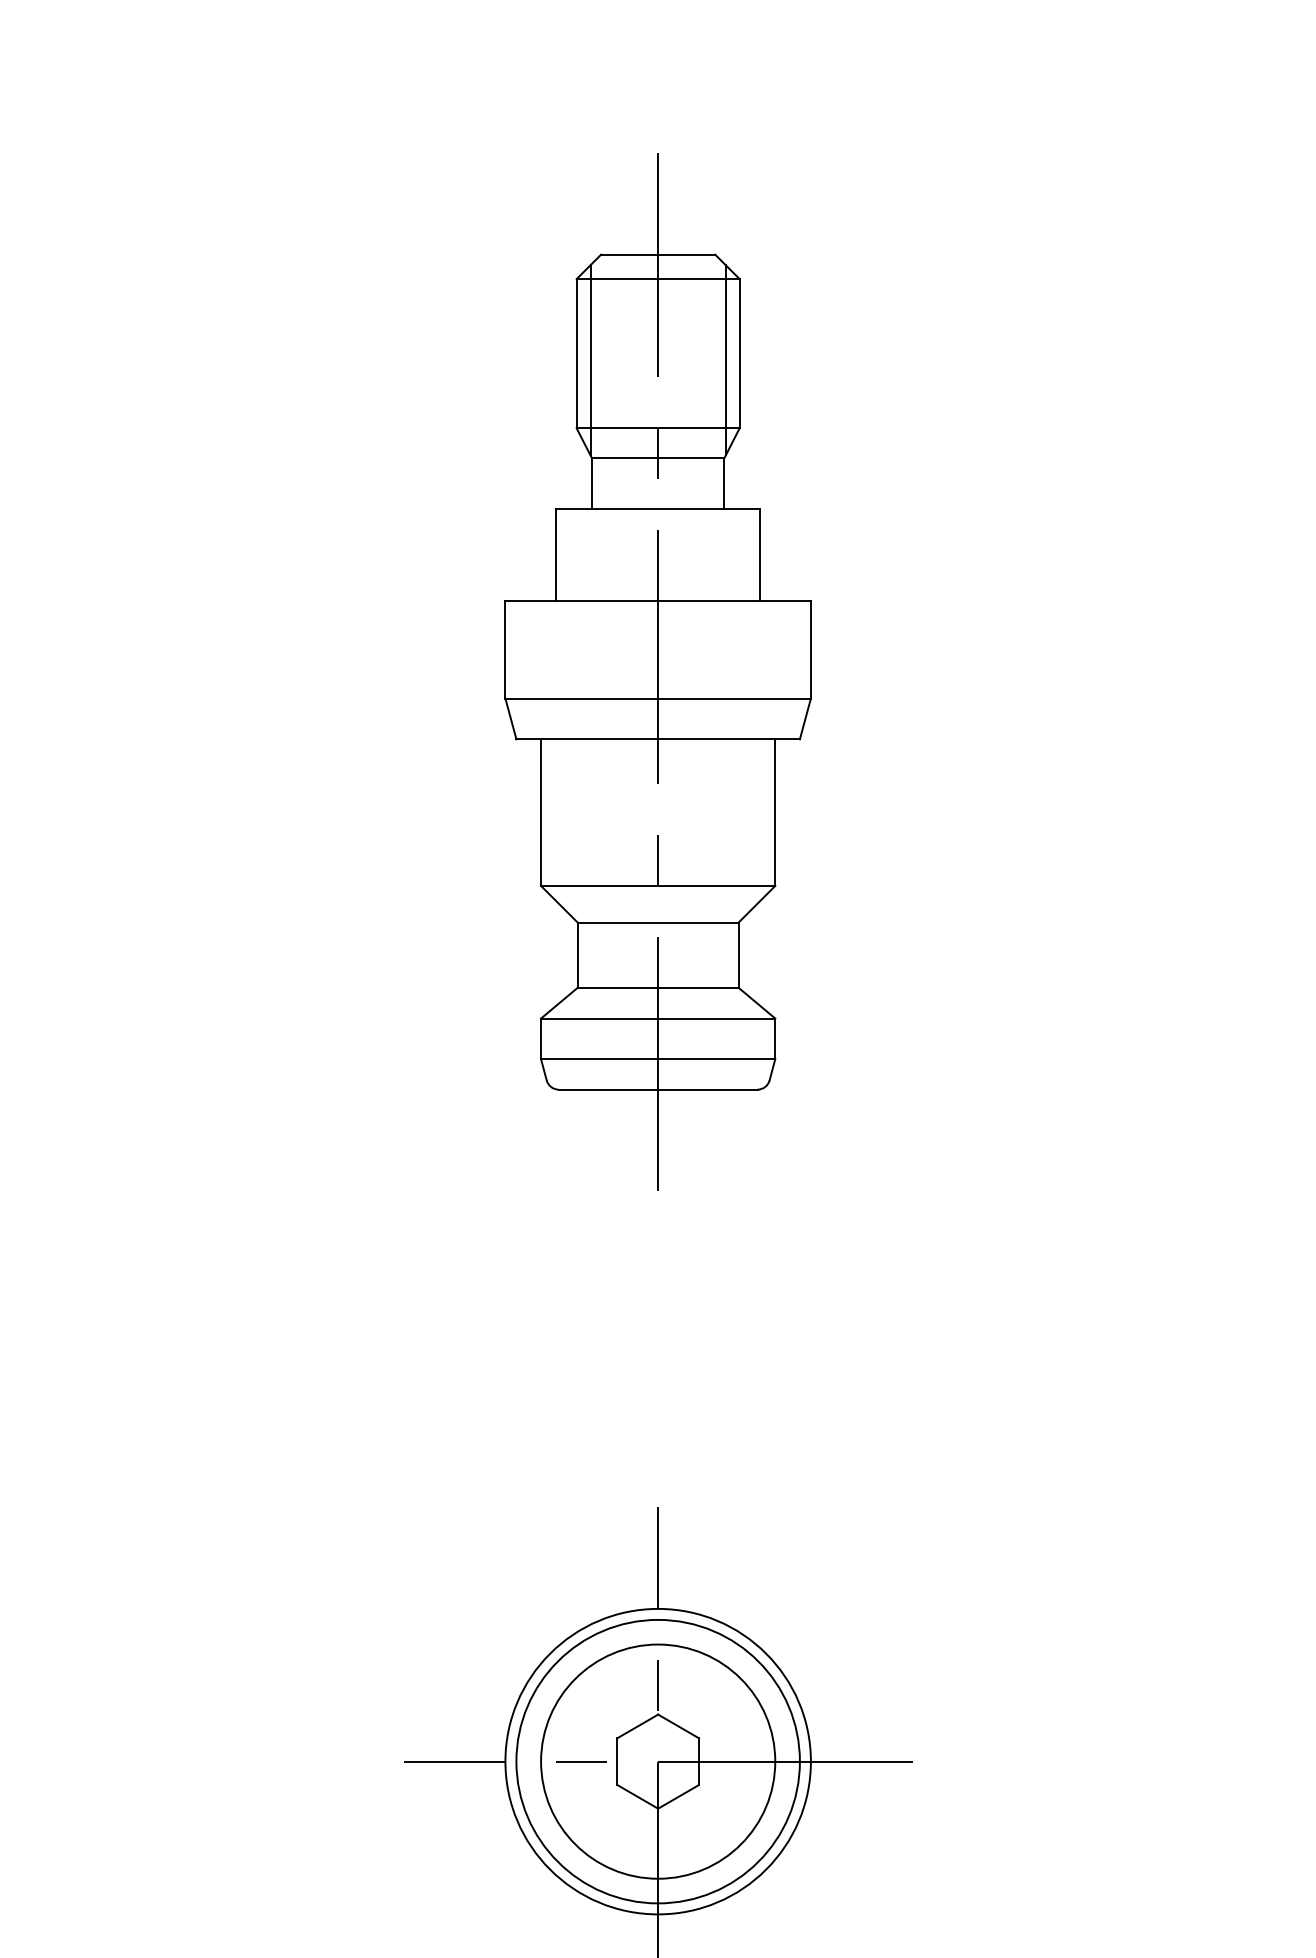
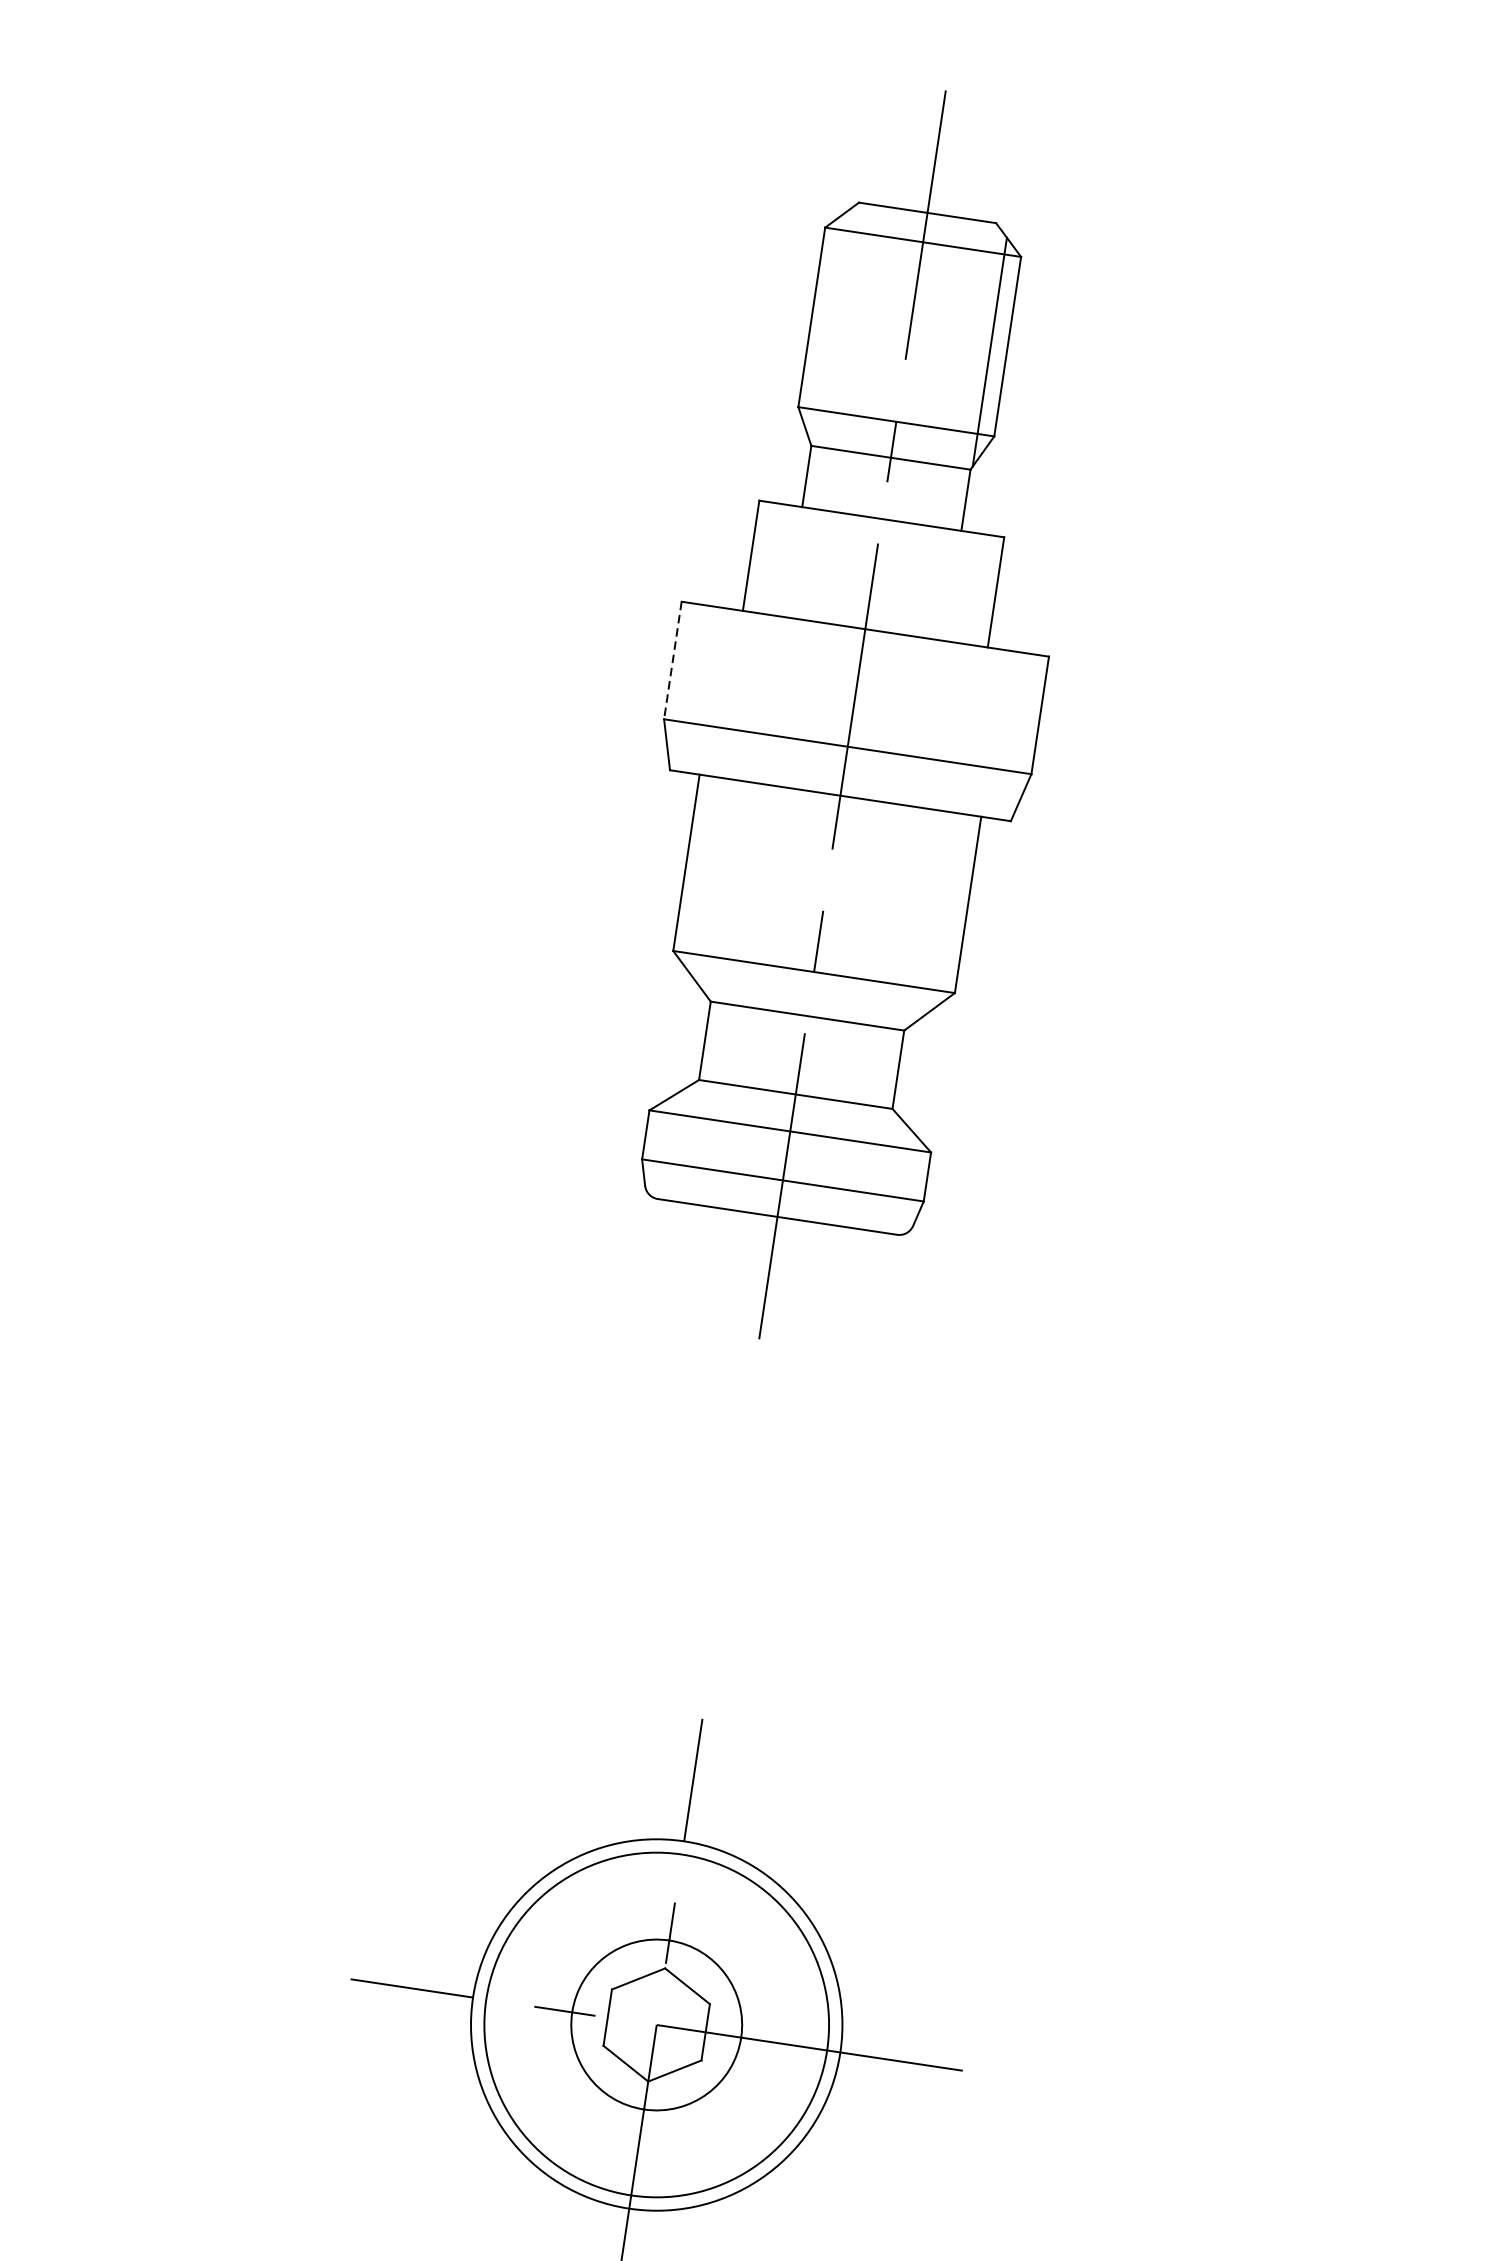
line: (590, 360) -> (827, 328), removed
line: (505, 649) -> (673, 660), solid -> dashed
circle: (658, 1761) -> (657, 2024), size x0.6

